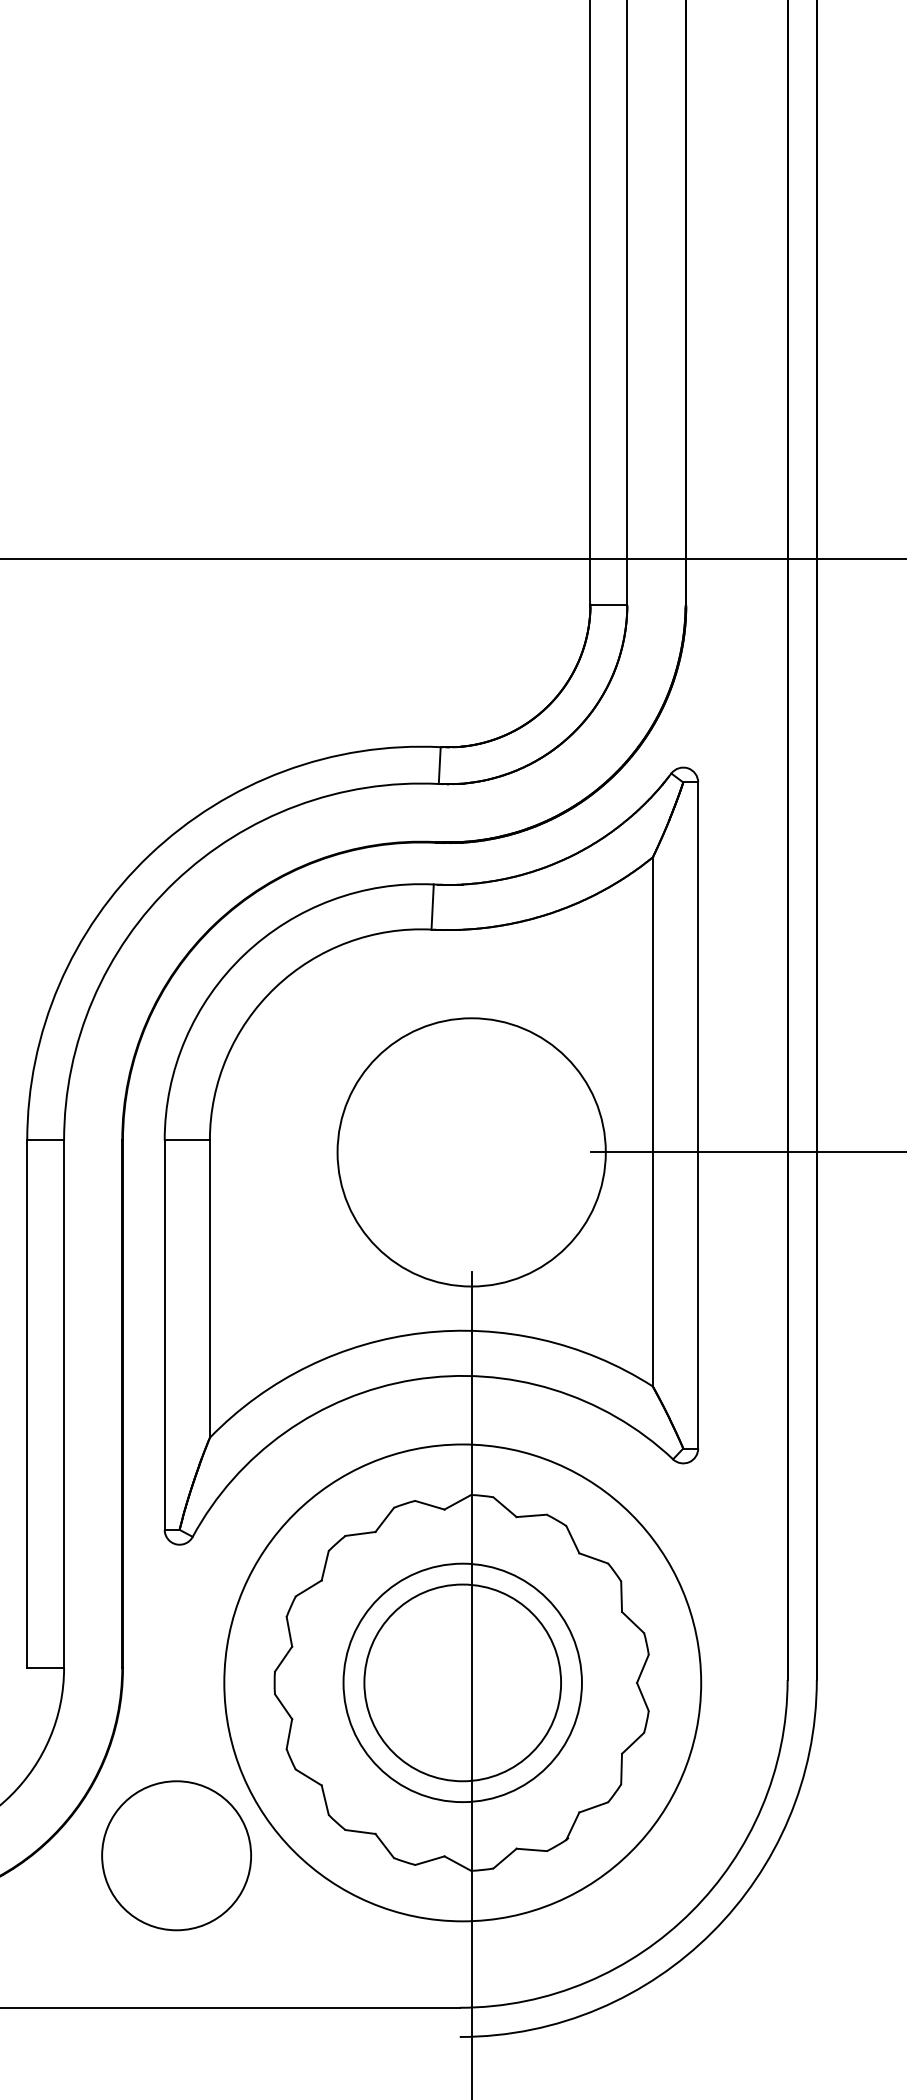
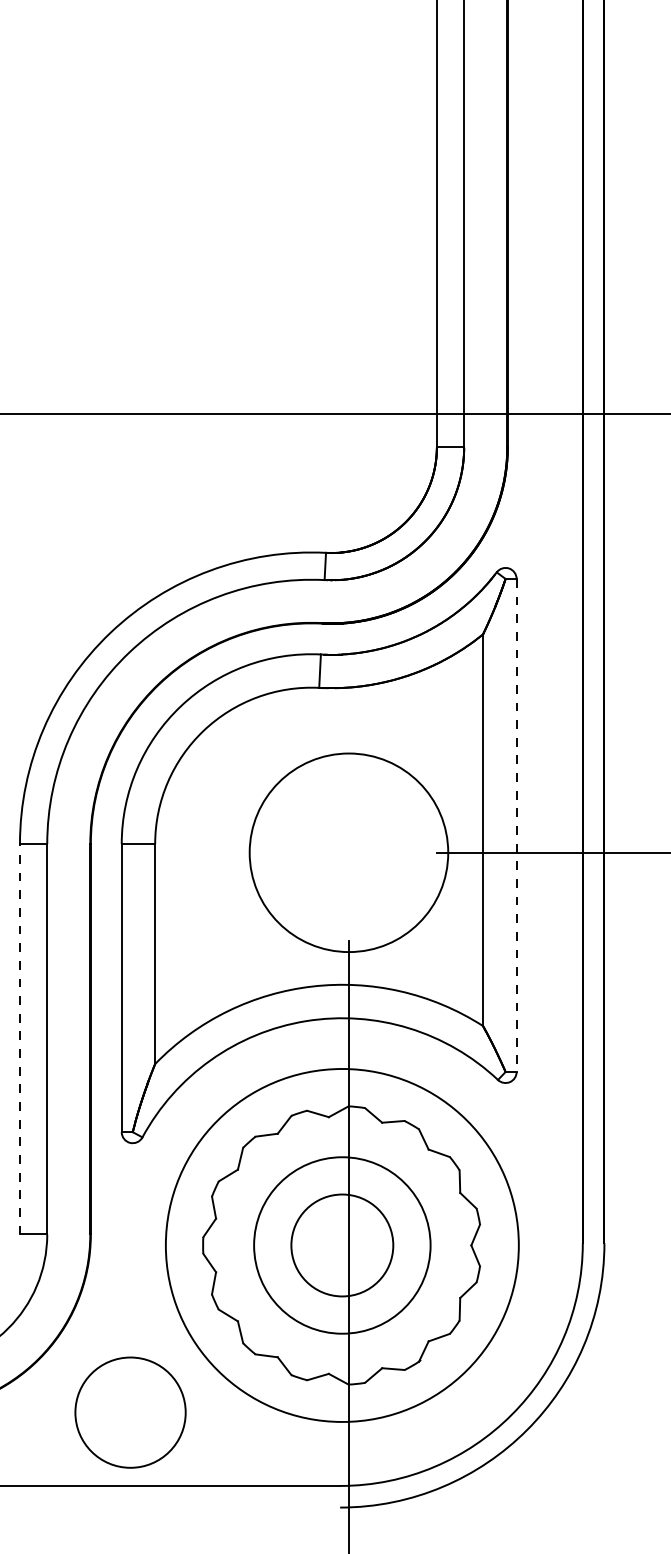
line: (698, 1116) -> (516, 826), solid -> dashed
line: (27, 1404) -> (20, 1039), solid -> dashed
circle: (462, 1682) -> (342, 1245), size x0.7
circle: (176, 1855) -> (130, 1412), moved

